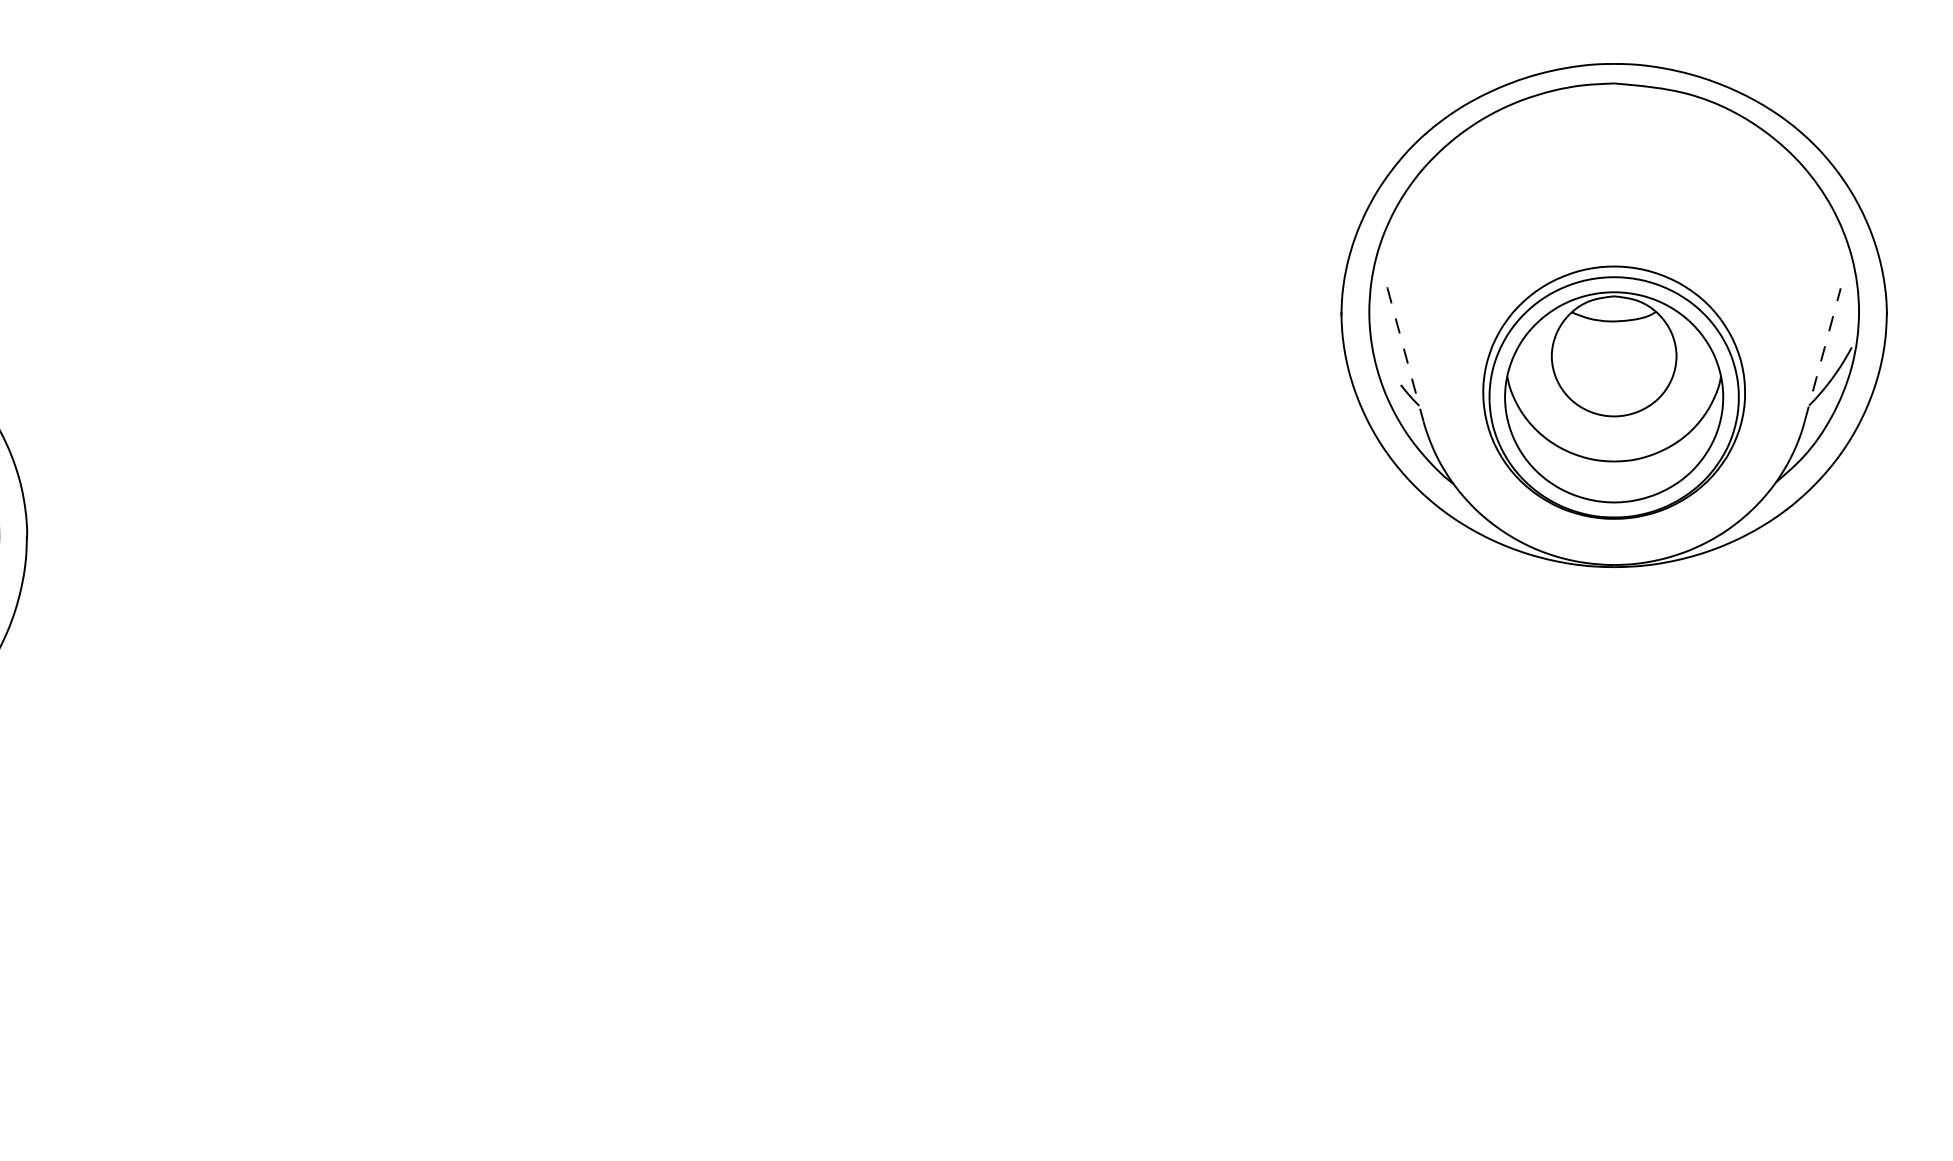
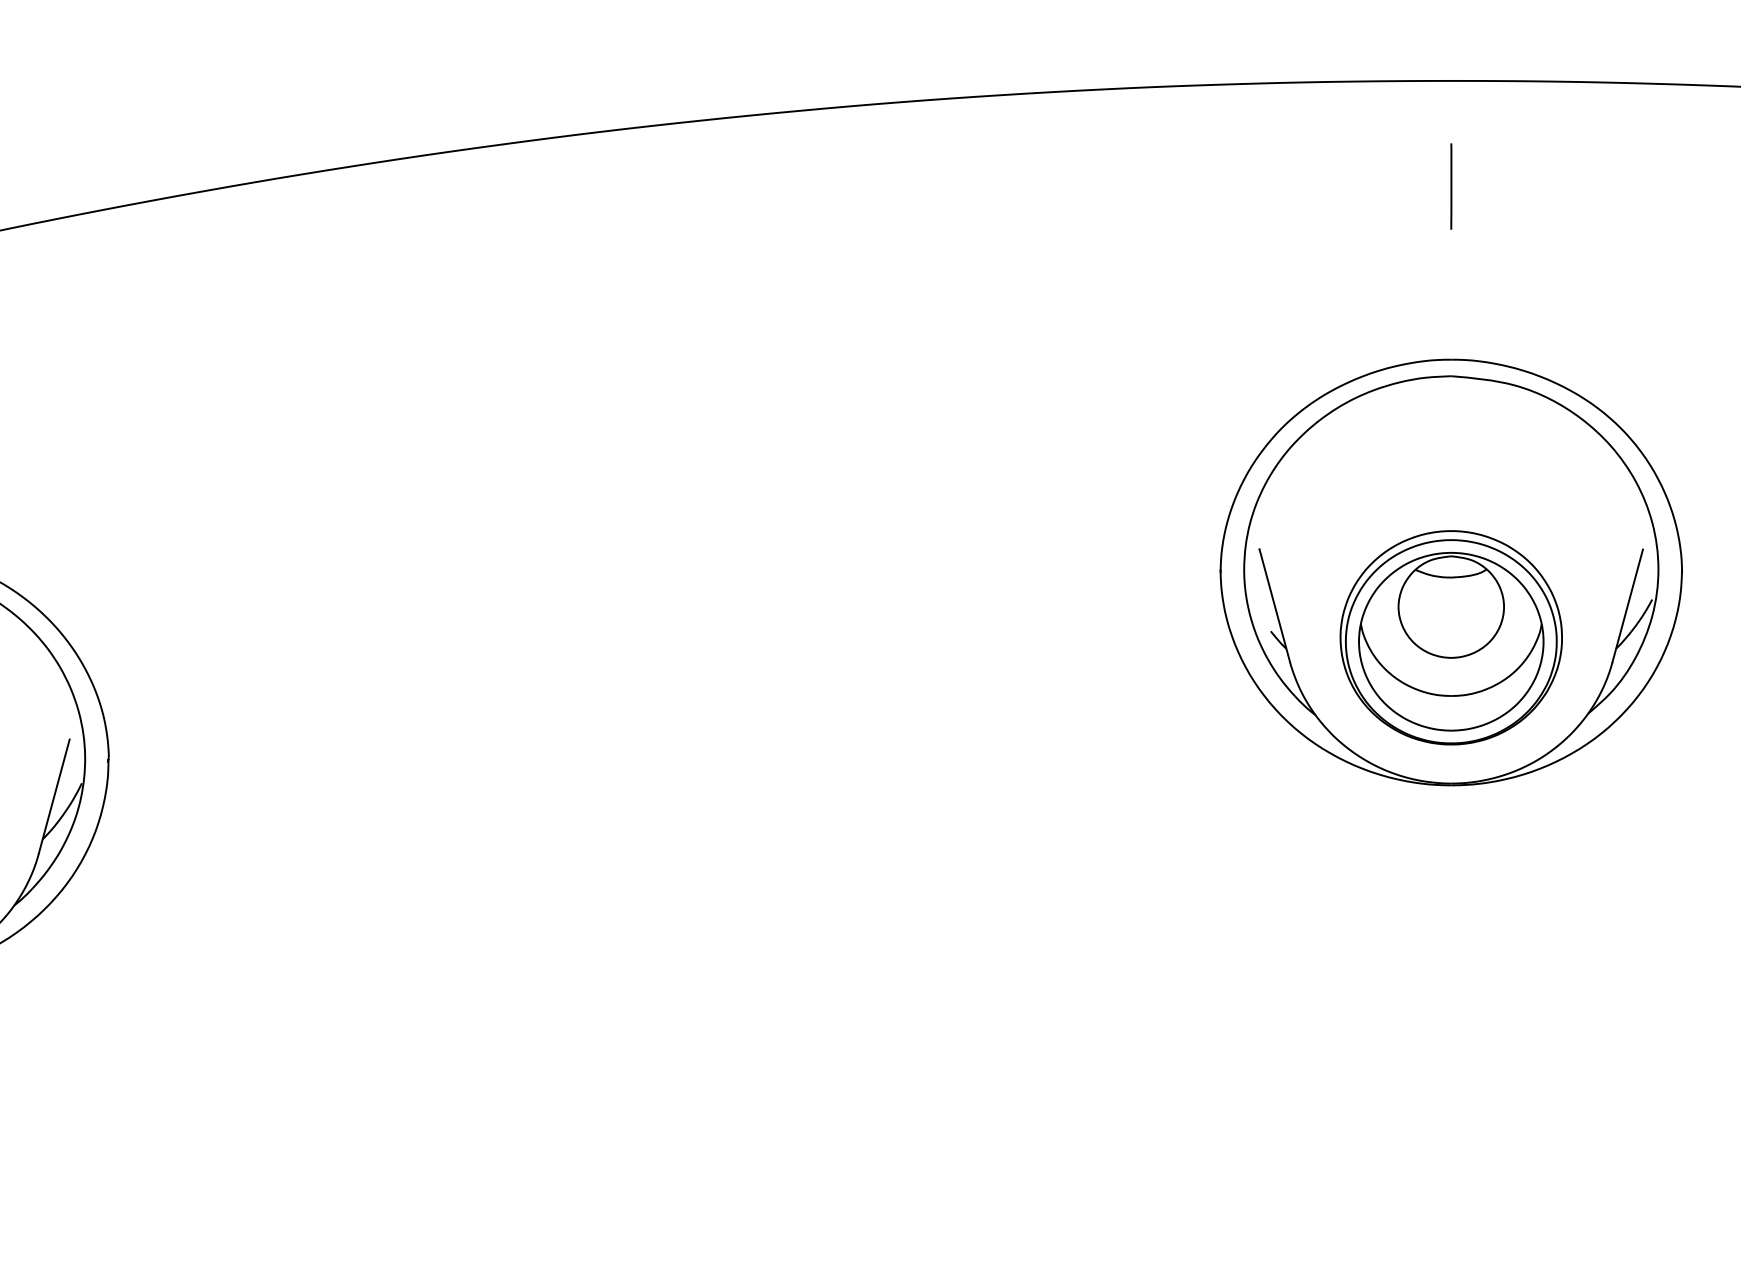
line: (1822, 354) -> (1627, 605), dashed -> solid
line: (1405, 355) -> (1274, 606), dashed -> solid

